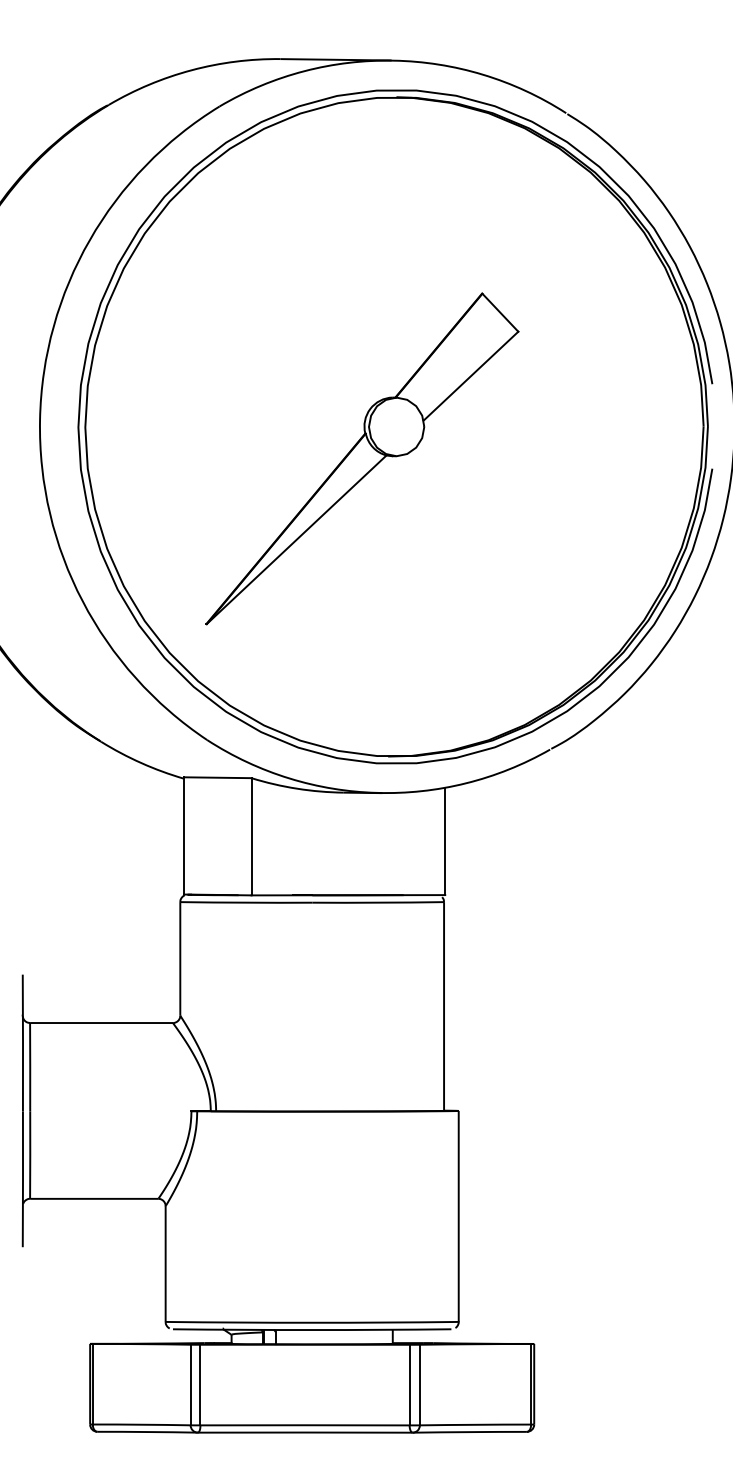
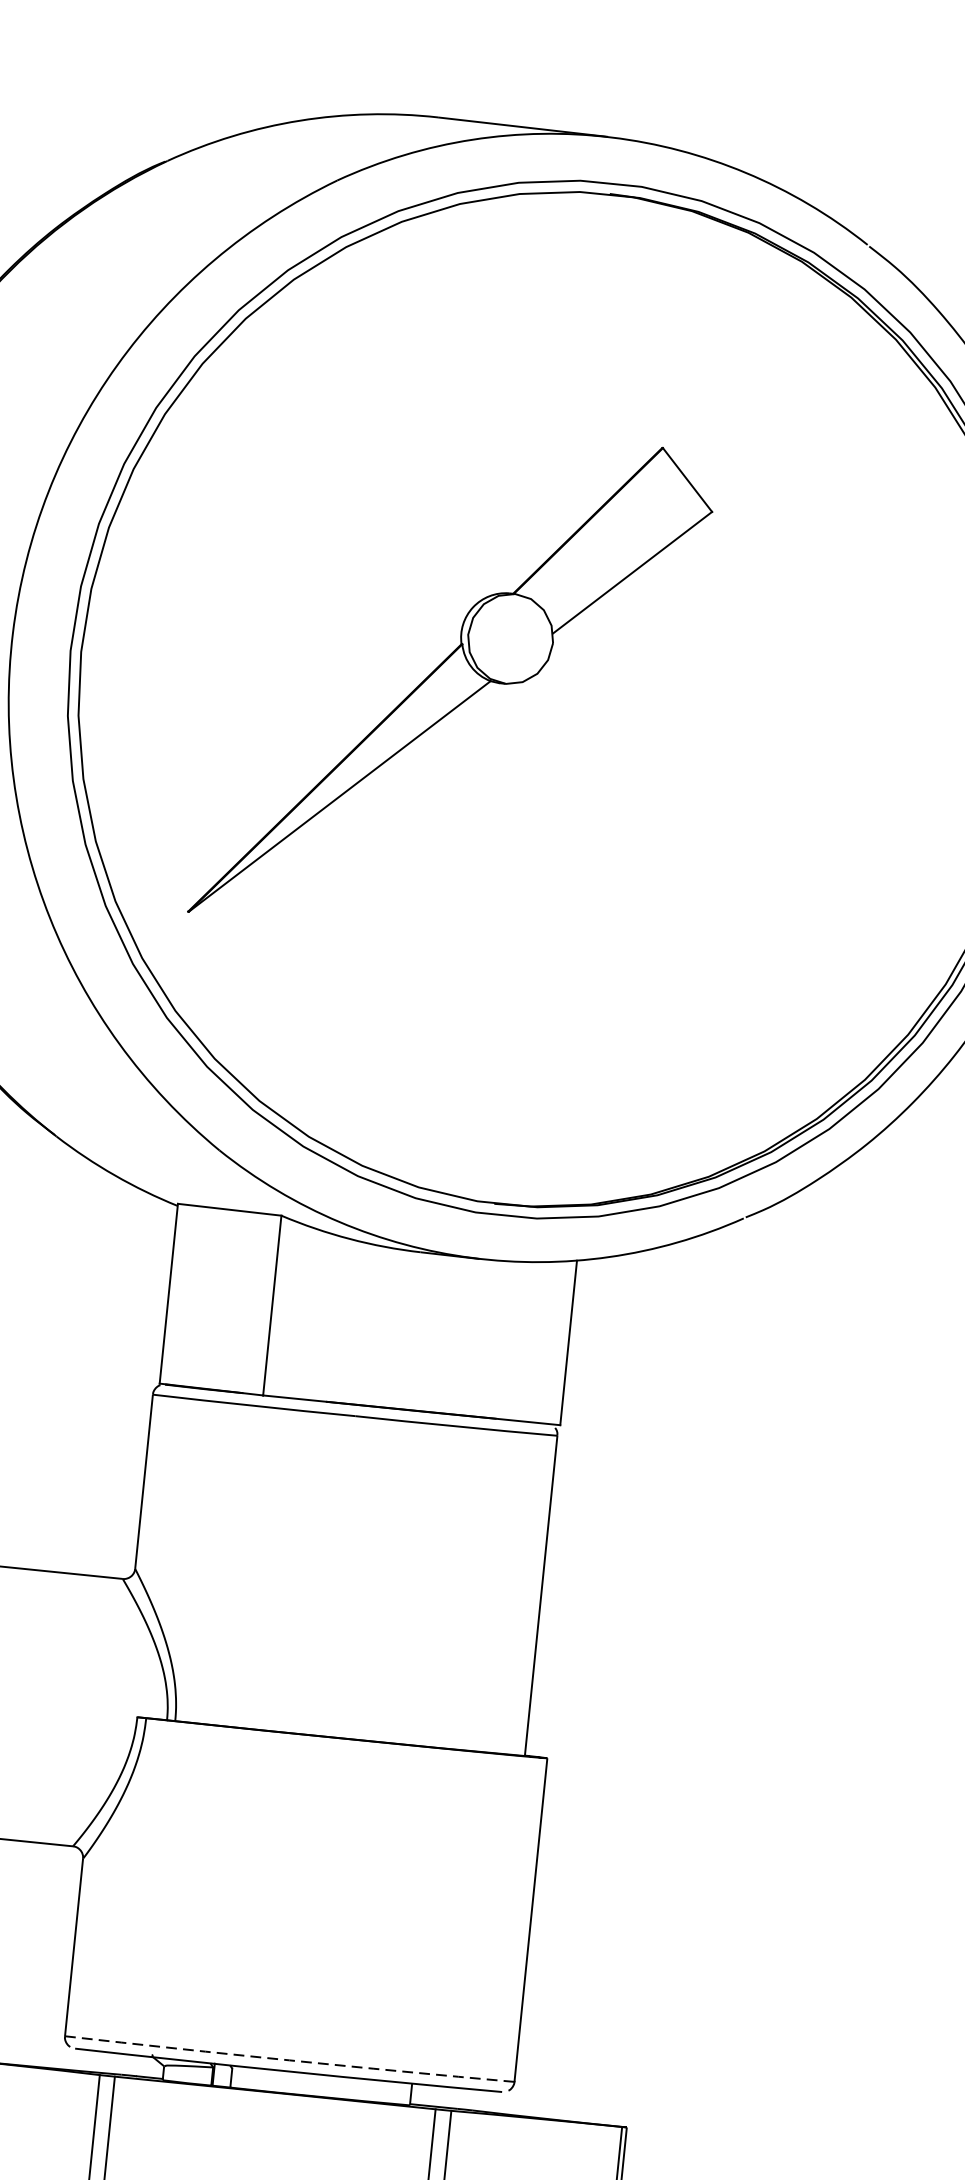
part: (362, 458) -> (453, 682), moved
arc: (312, 1322) -> (290, 2059), solid -> dashed

